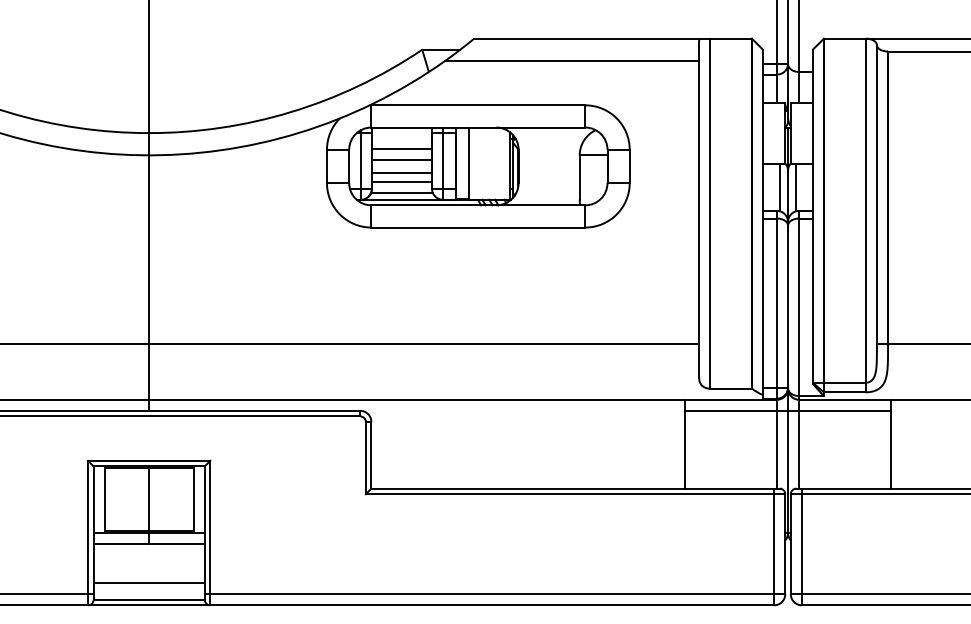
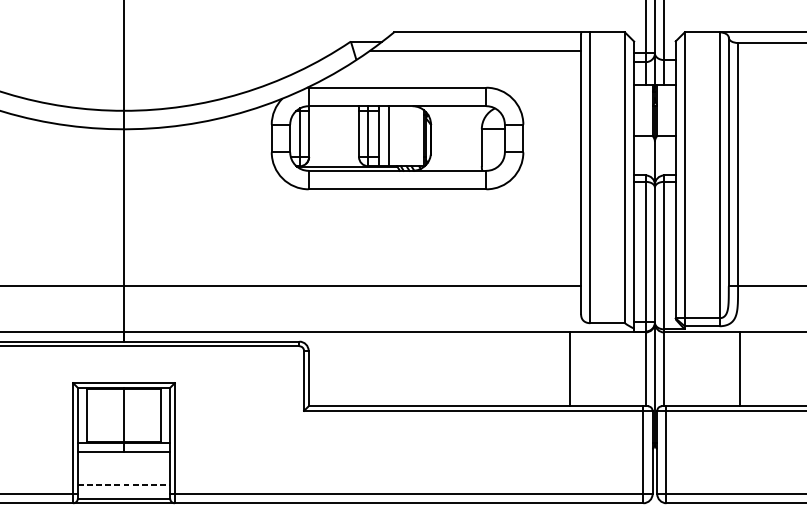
line: (401, 149) -> (333, 124), removed
line: (401, 160) -> (333, 133), removed
line: (401, 173) -> (333, 144), removed
line: (401, 182) -> (333, 151), removed
line: (779, 187) -> (647, 156), removed
line: (796, 187) -> (661, 156), removed
line: (401, 192) -> (333, 160), removed
line: (787, 410) -> (654, 341), removed
line: (149, 583) -> (124, 485), solid -> dashed

